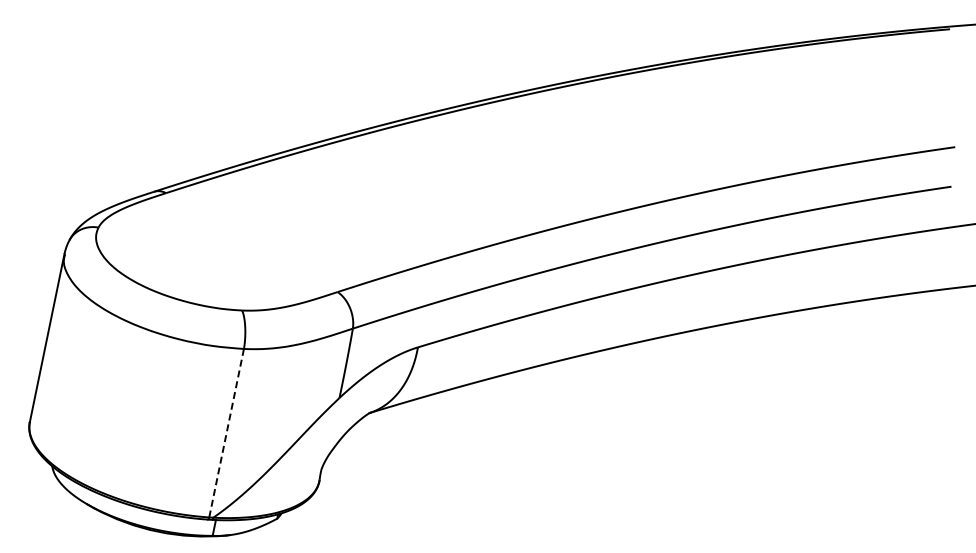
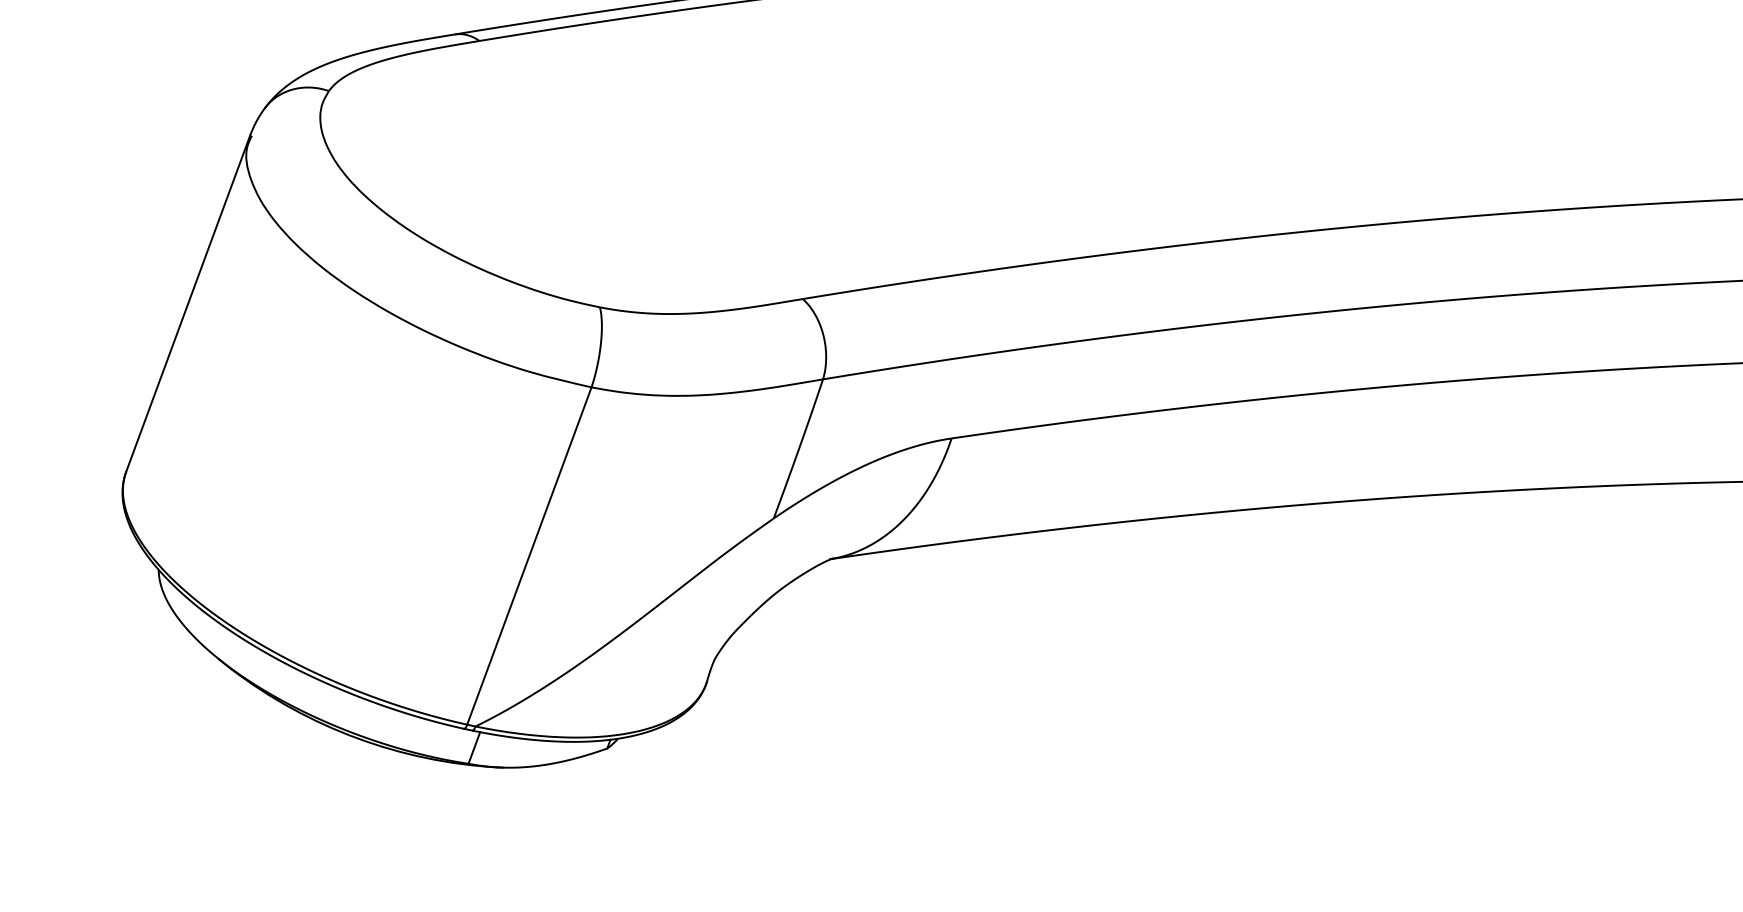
line: (226, 433) -> (529, 556), dashed -> solid

